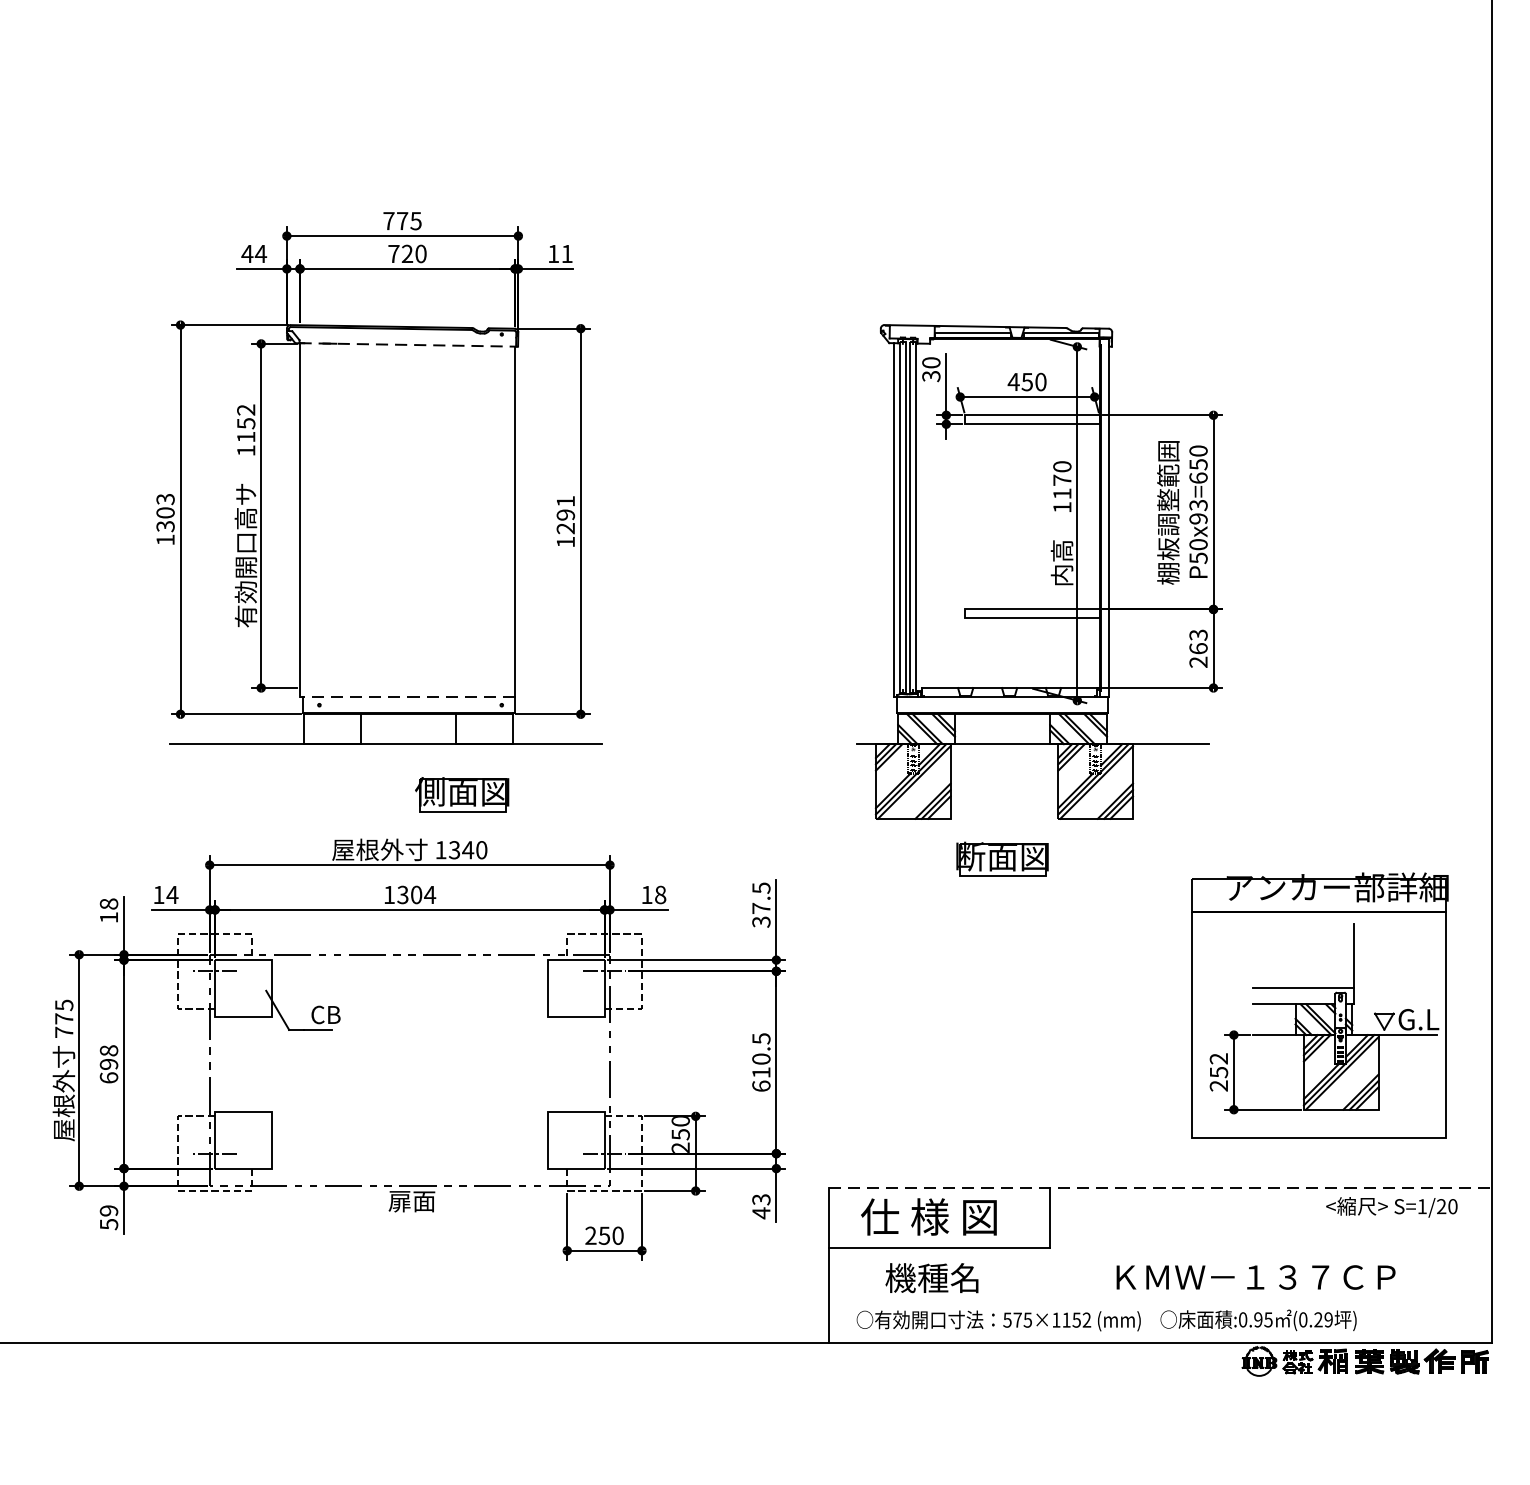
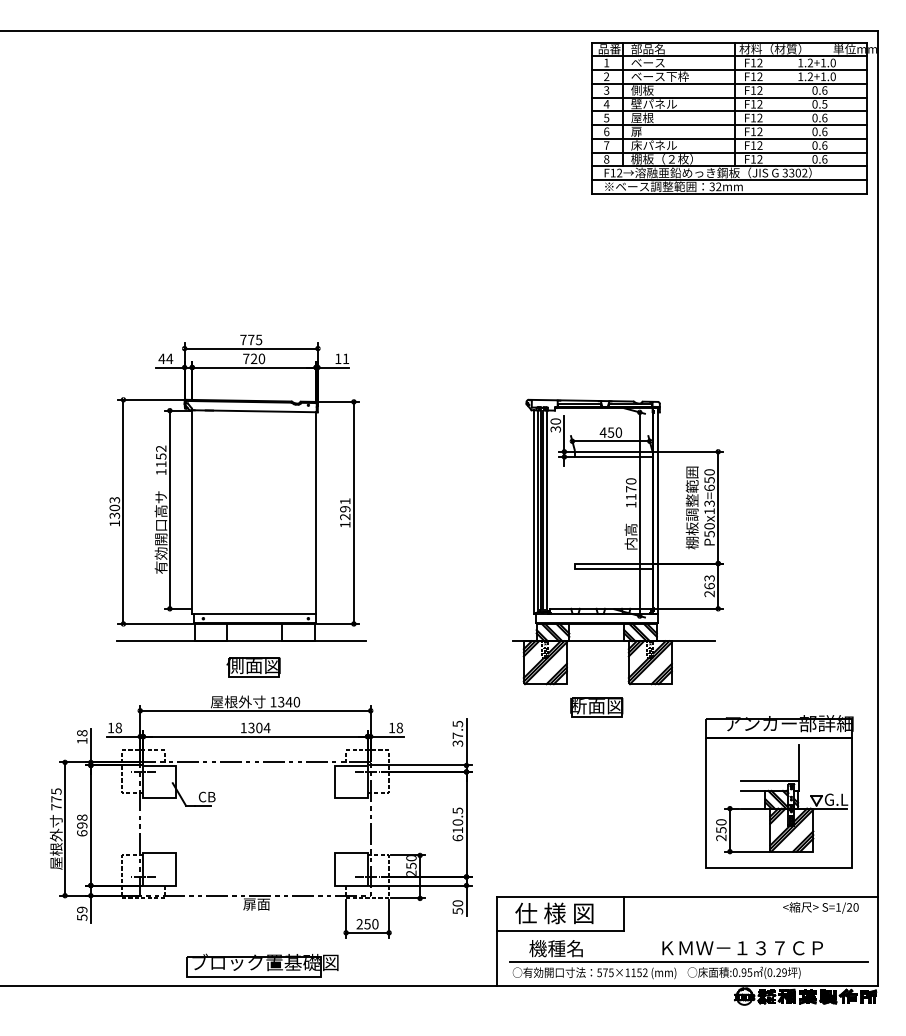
line: (408, 345) -> (254, 411), dashed -> solid
text: (1198, 519) -> (709, 511), P50x93=650 -> P50x13=650
line: (408, 696) -> (254, 613), dashed -> solid
part: (461, 795) -> (253, 667), moved
text: (171, 894) -> (118, 727), 14 -> 18
text: (1219, 1059) -> (721, 822), 252 -> 250
line: (1160, 1187) -> (687, 896), dashed -> solid
text: (760, 1206) -> (457, 907), 43 -> 50
line: (1163, 1302) -> (689, 962), added
part: (422, 1307) -> (262, 965), added

